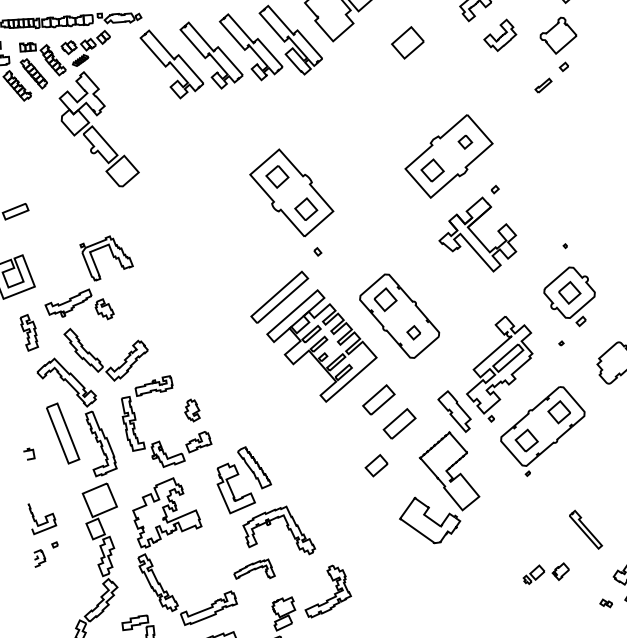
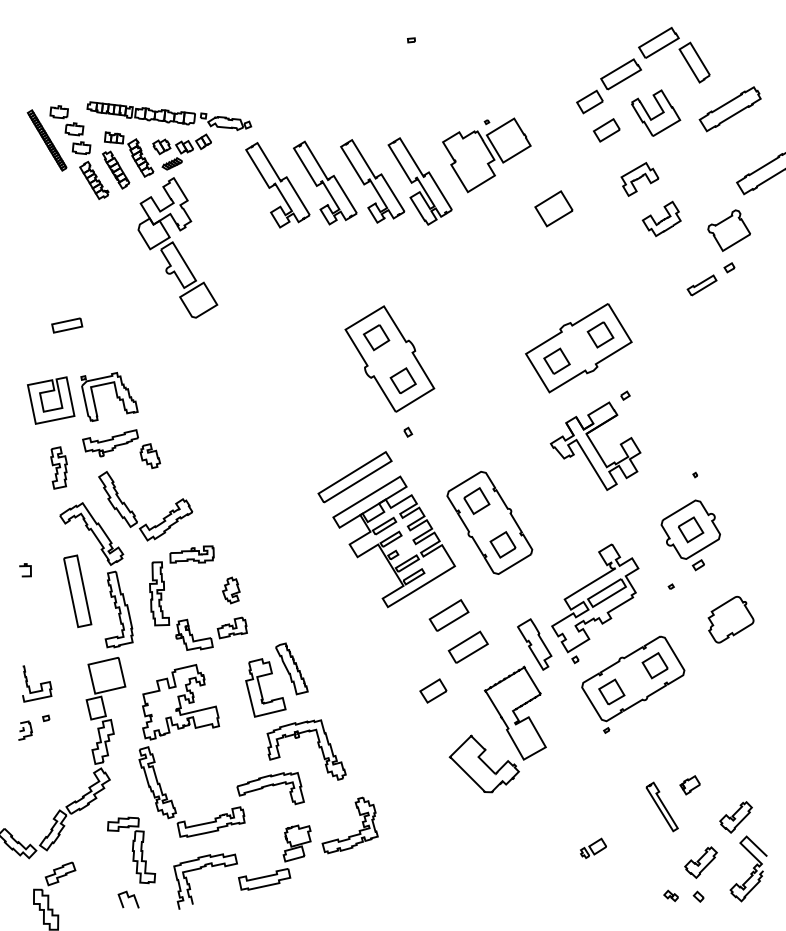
part: (543, 85) -> (701, 285), size x1.43
part: (465, 141) -> (600, 334), size x1.67
part: (111, 253) -> (115, 393), moved
part: (413, 332) -> (502, 544), size x1.67
curve: (27, 451) -> (24, 567), moved
part: (253, 571) -> (270, 788), size x1.43
part: (560, 572) -> (689, 785), moved

